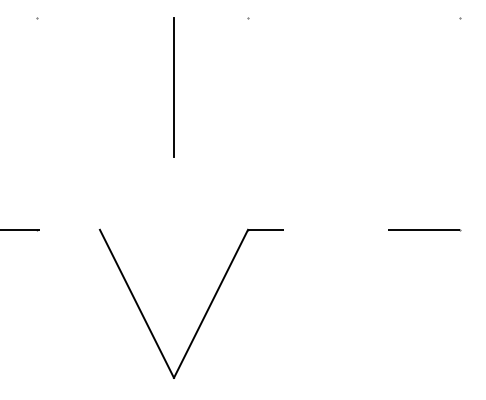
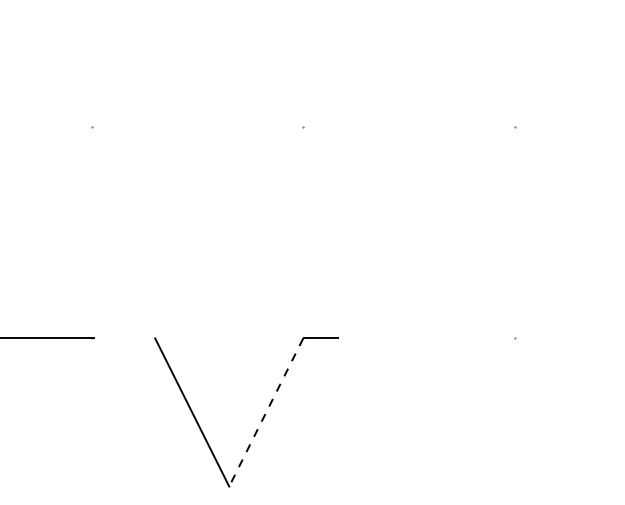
line: (173, 87) -> (228, 196), removed
line: (423, 229) -> (478, 338), removed
line: (211, 303) -> (266, 412), solid -> dashed

